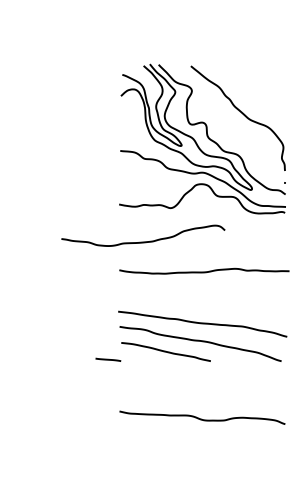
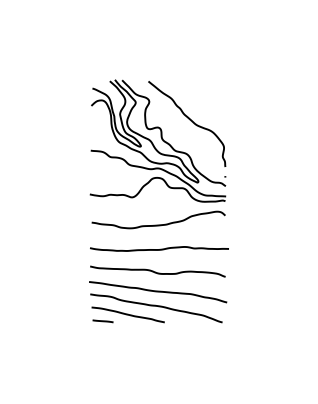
curve: (143, 241) -> (158, 224), moved
line: (107, 360) -> (102, 321), moved
curve: (201, 418) -> (157, 272), moved

